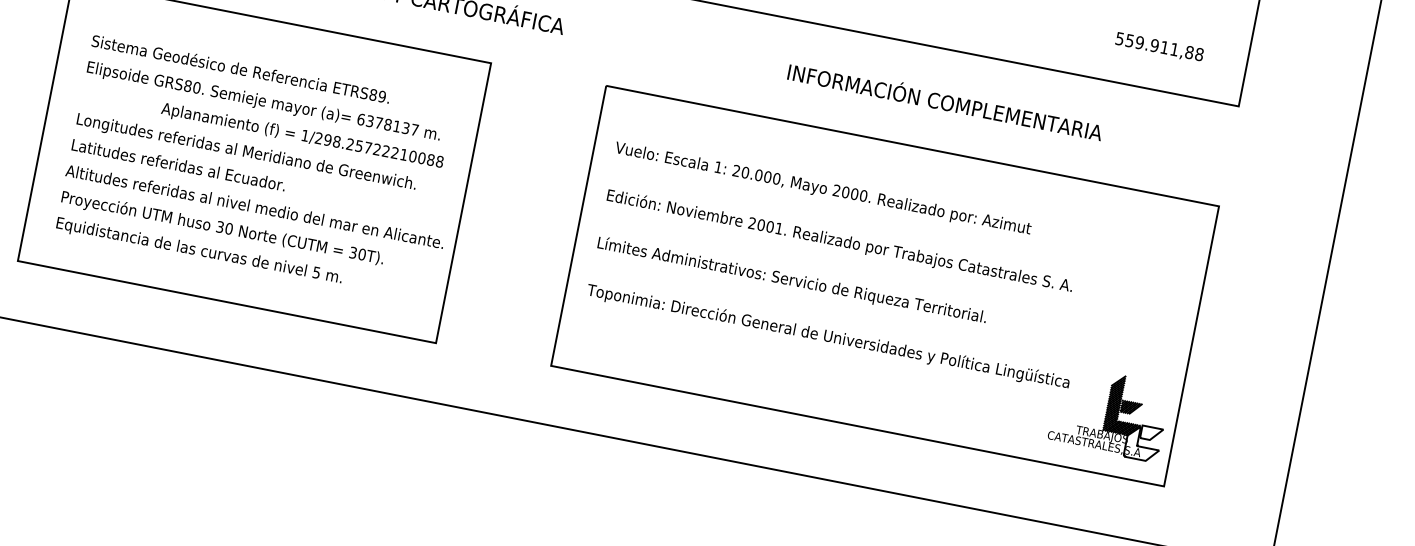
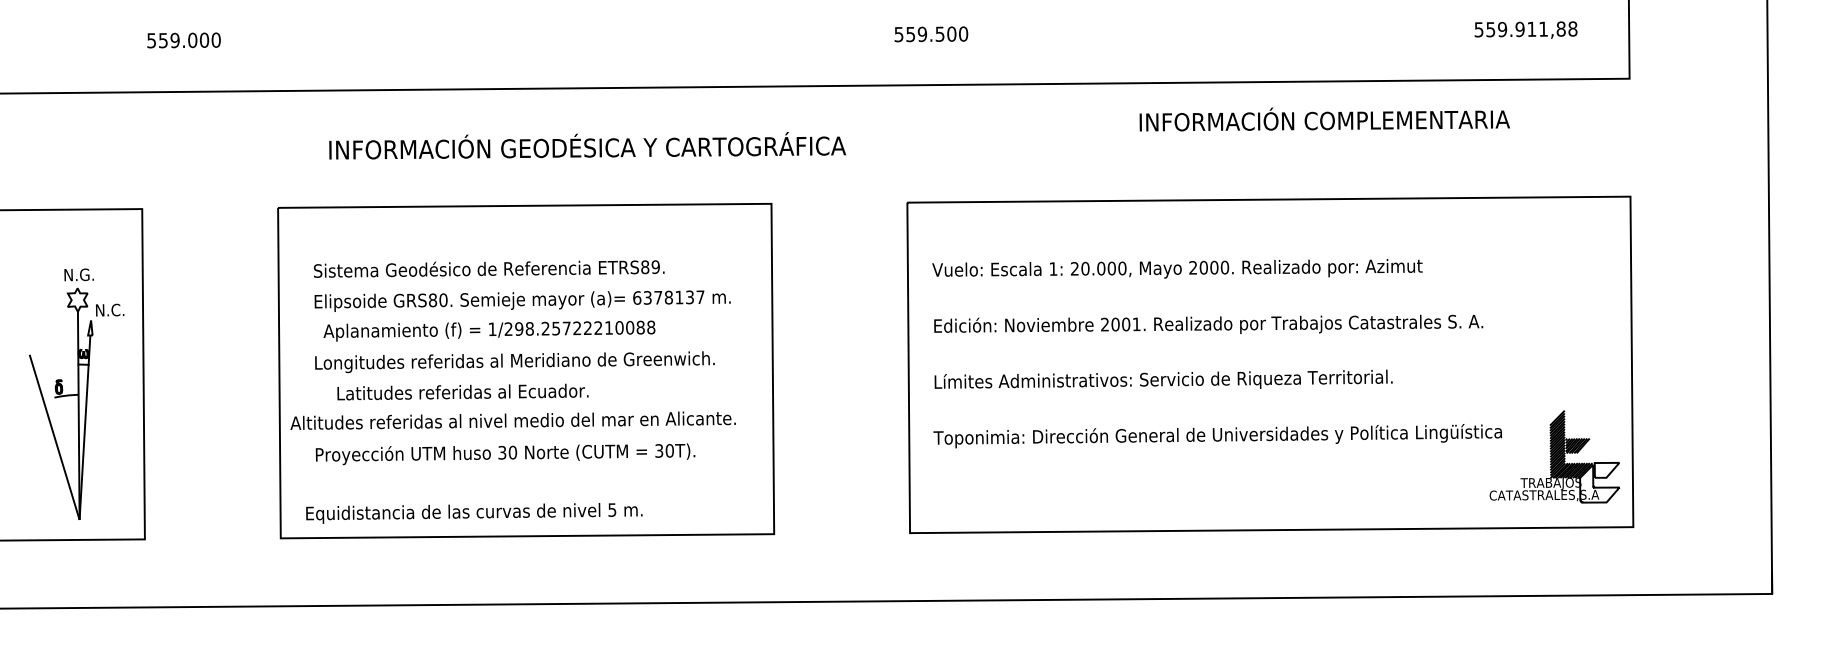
text: (945, 101) -> (1324, 119), moved
text: (302, 136) -> (489, 330), moved
text: (178, 164) -> (462, 391), moved
text: (254, 206) -> (512, 420), moved
text: (199, 251) -> (474, 513), moved

